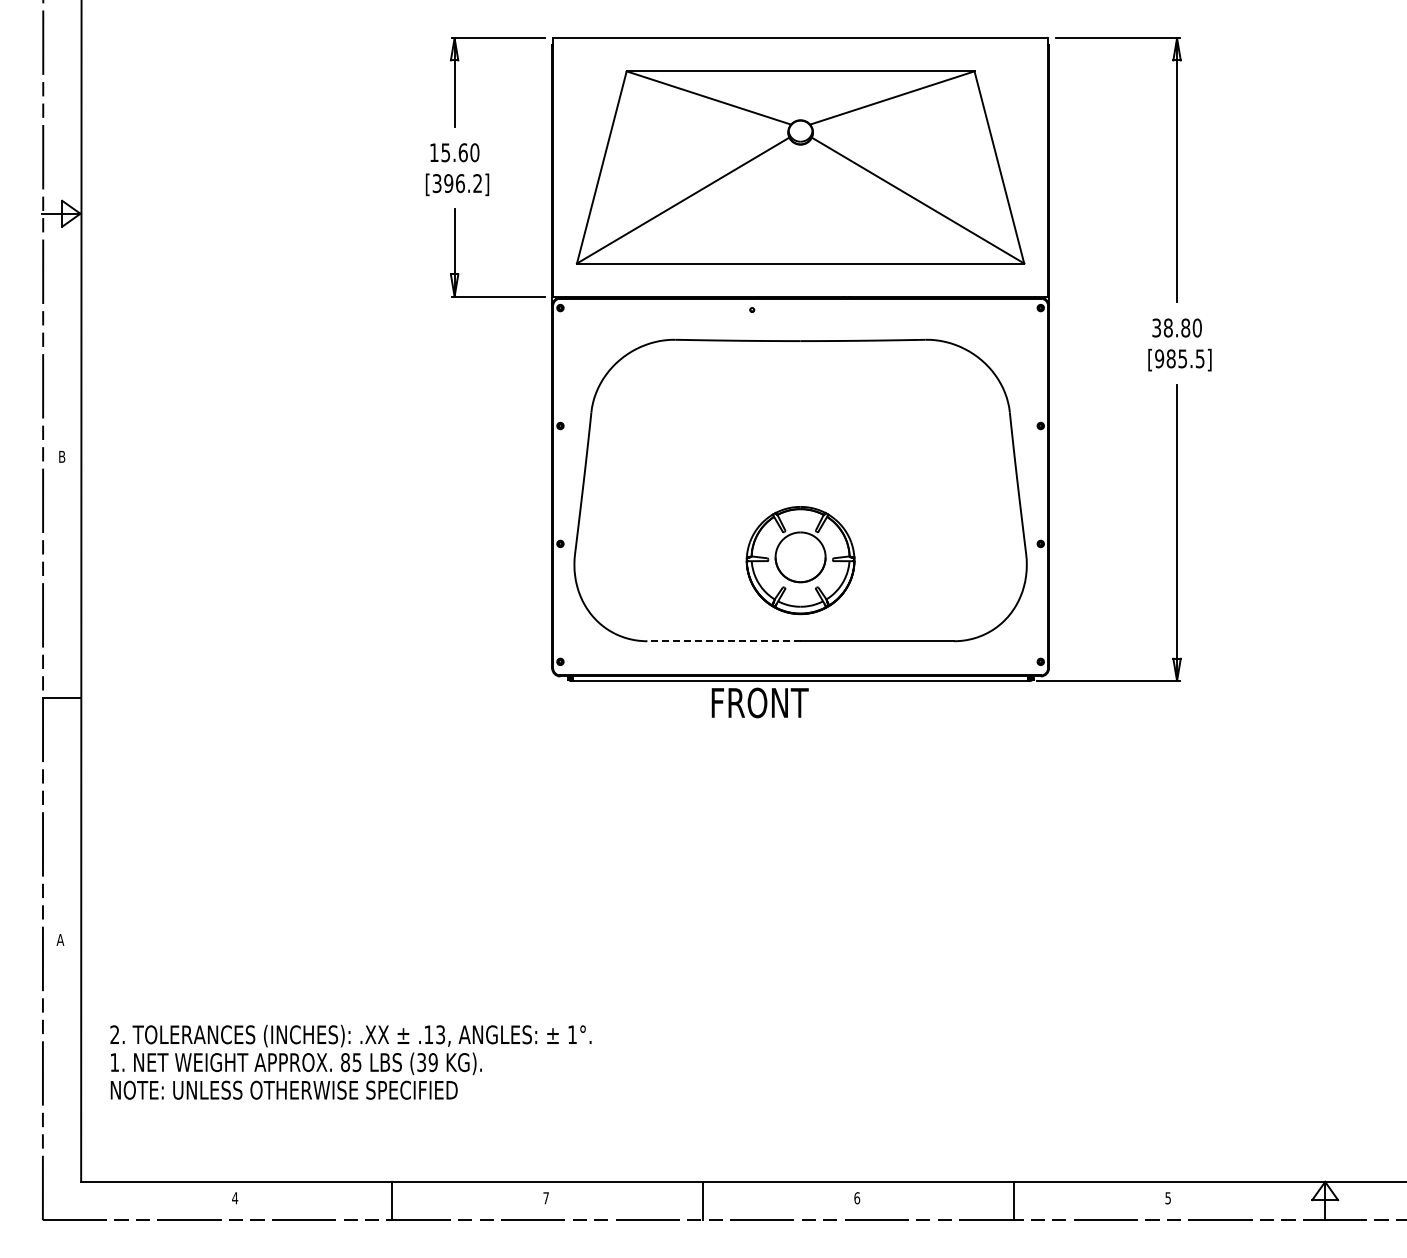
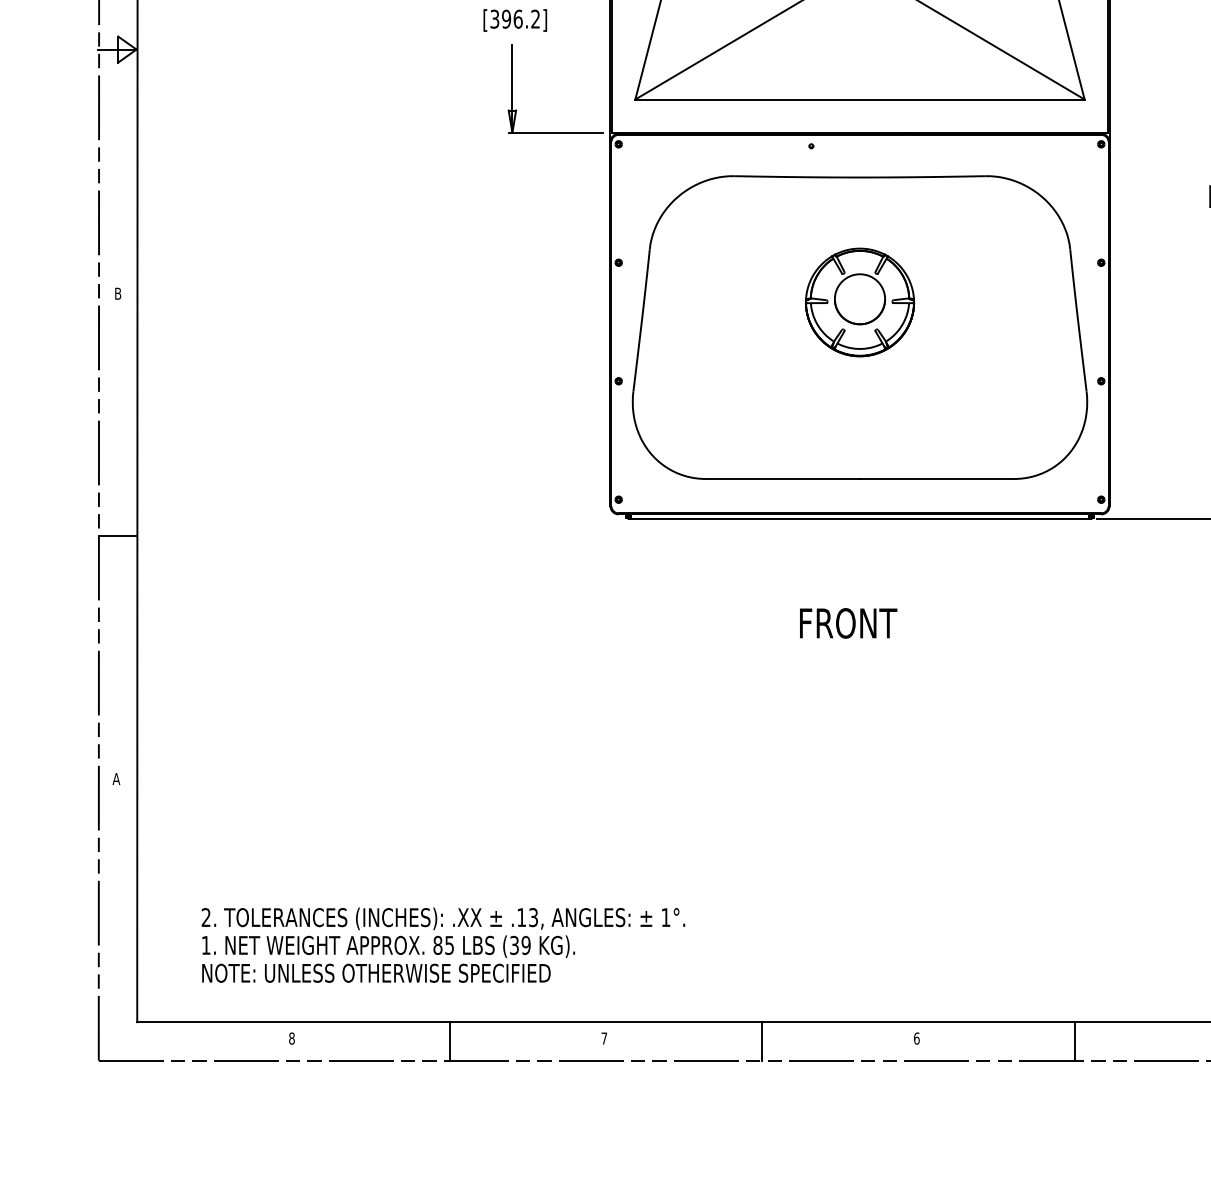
part: (800, 560) -> (859, 302), moved
line: (724, 641) -> (783, 479), dashed -> solid
text: (759, 702) -> (847, 622), moved
text: (350, 1061) -> (442, 944), moved
text: (235, 1198) -> (292, 1038), 4 -> 8

